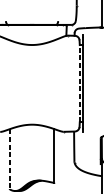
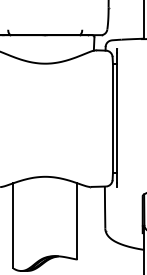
line: (79, 83) -> (112, 118), dashed -> solid
line: (9, 159) -> (13, 226), dashed -> solid

